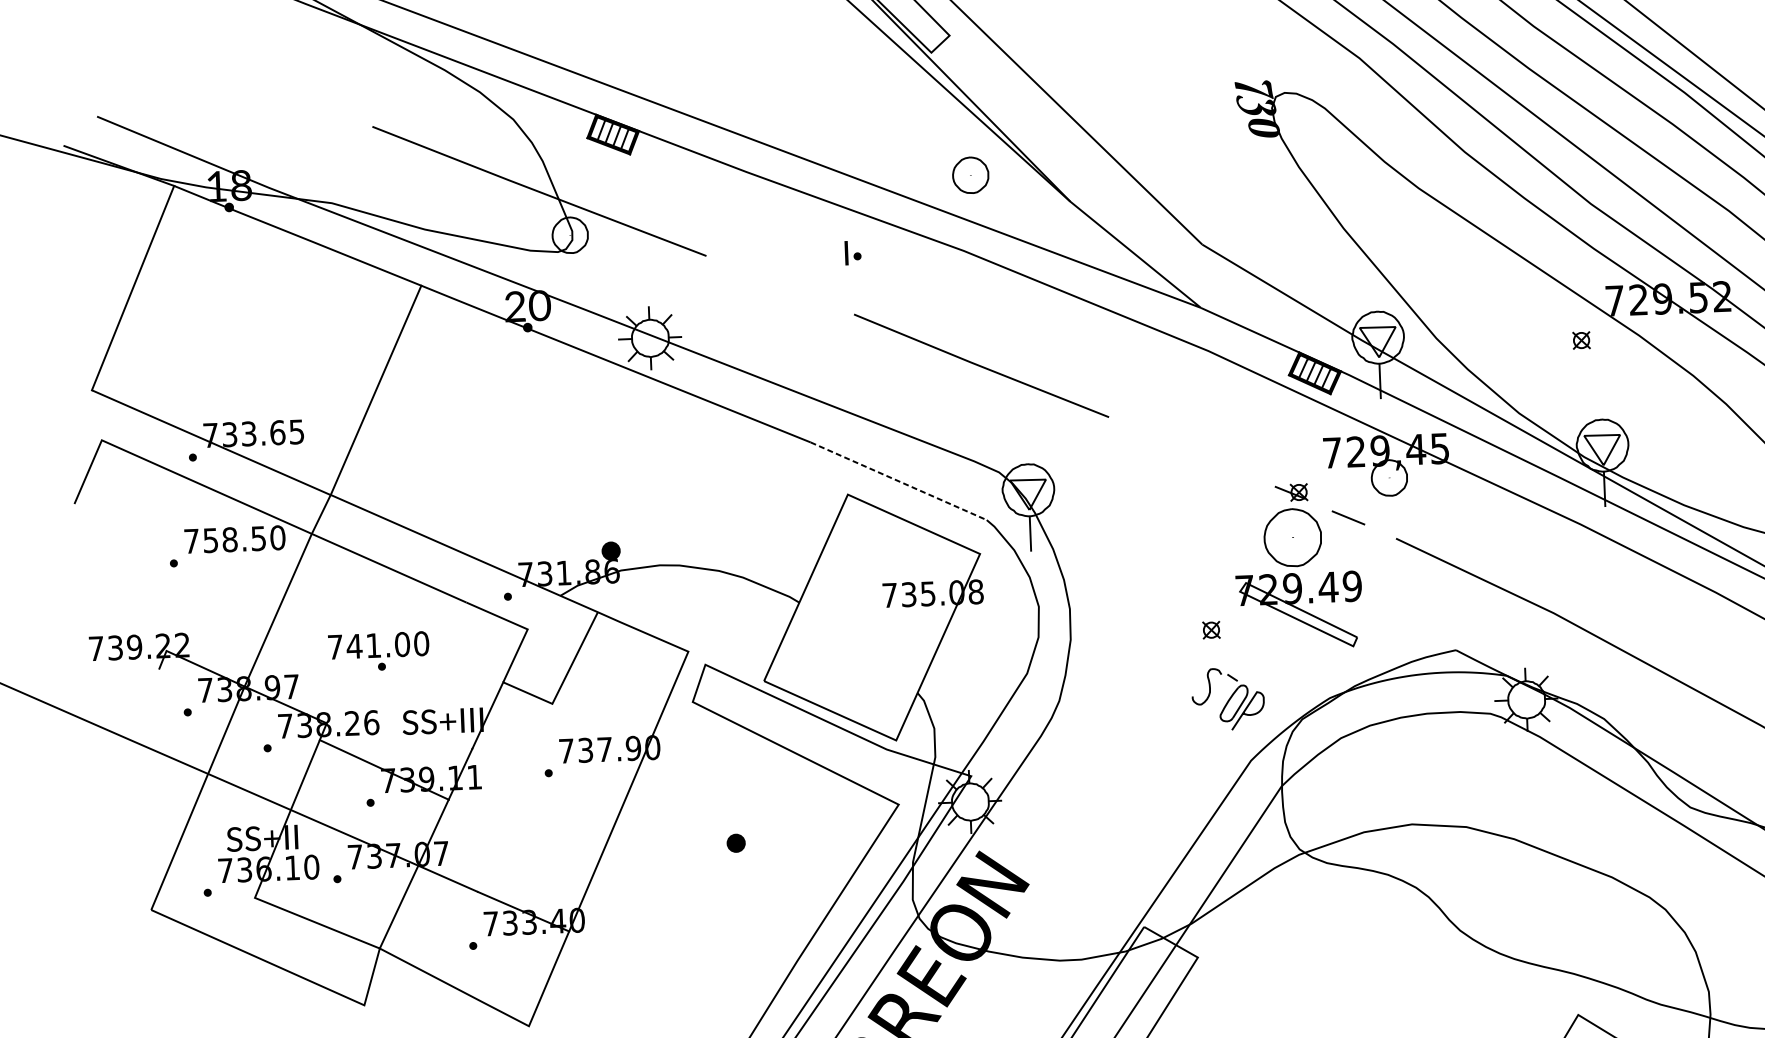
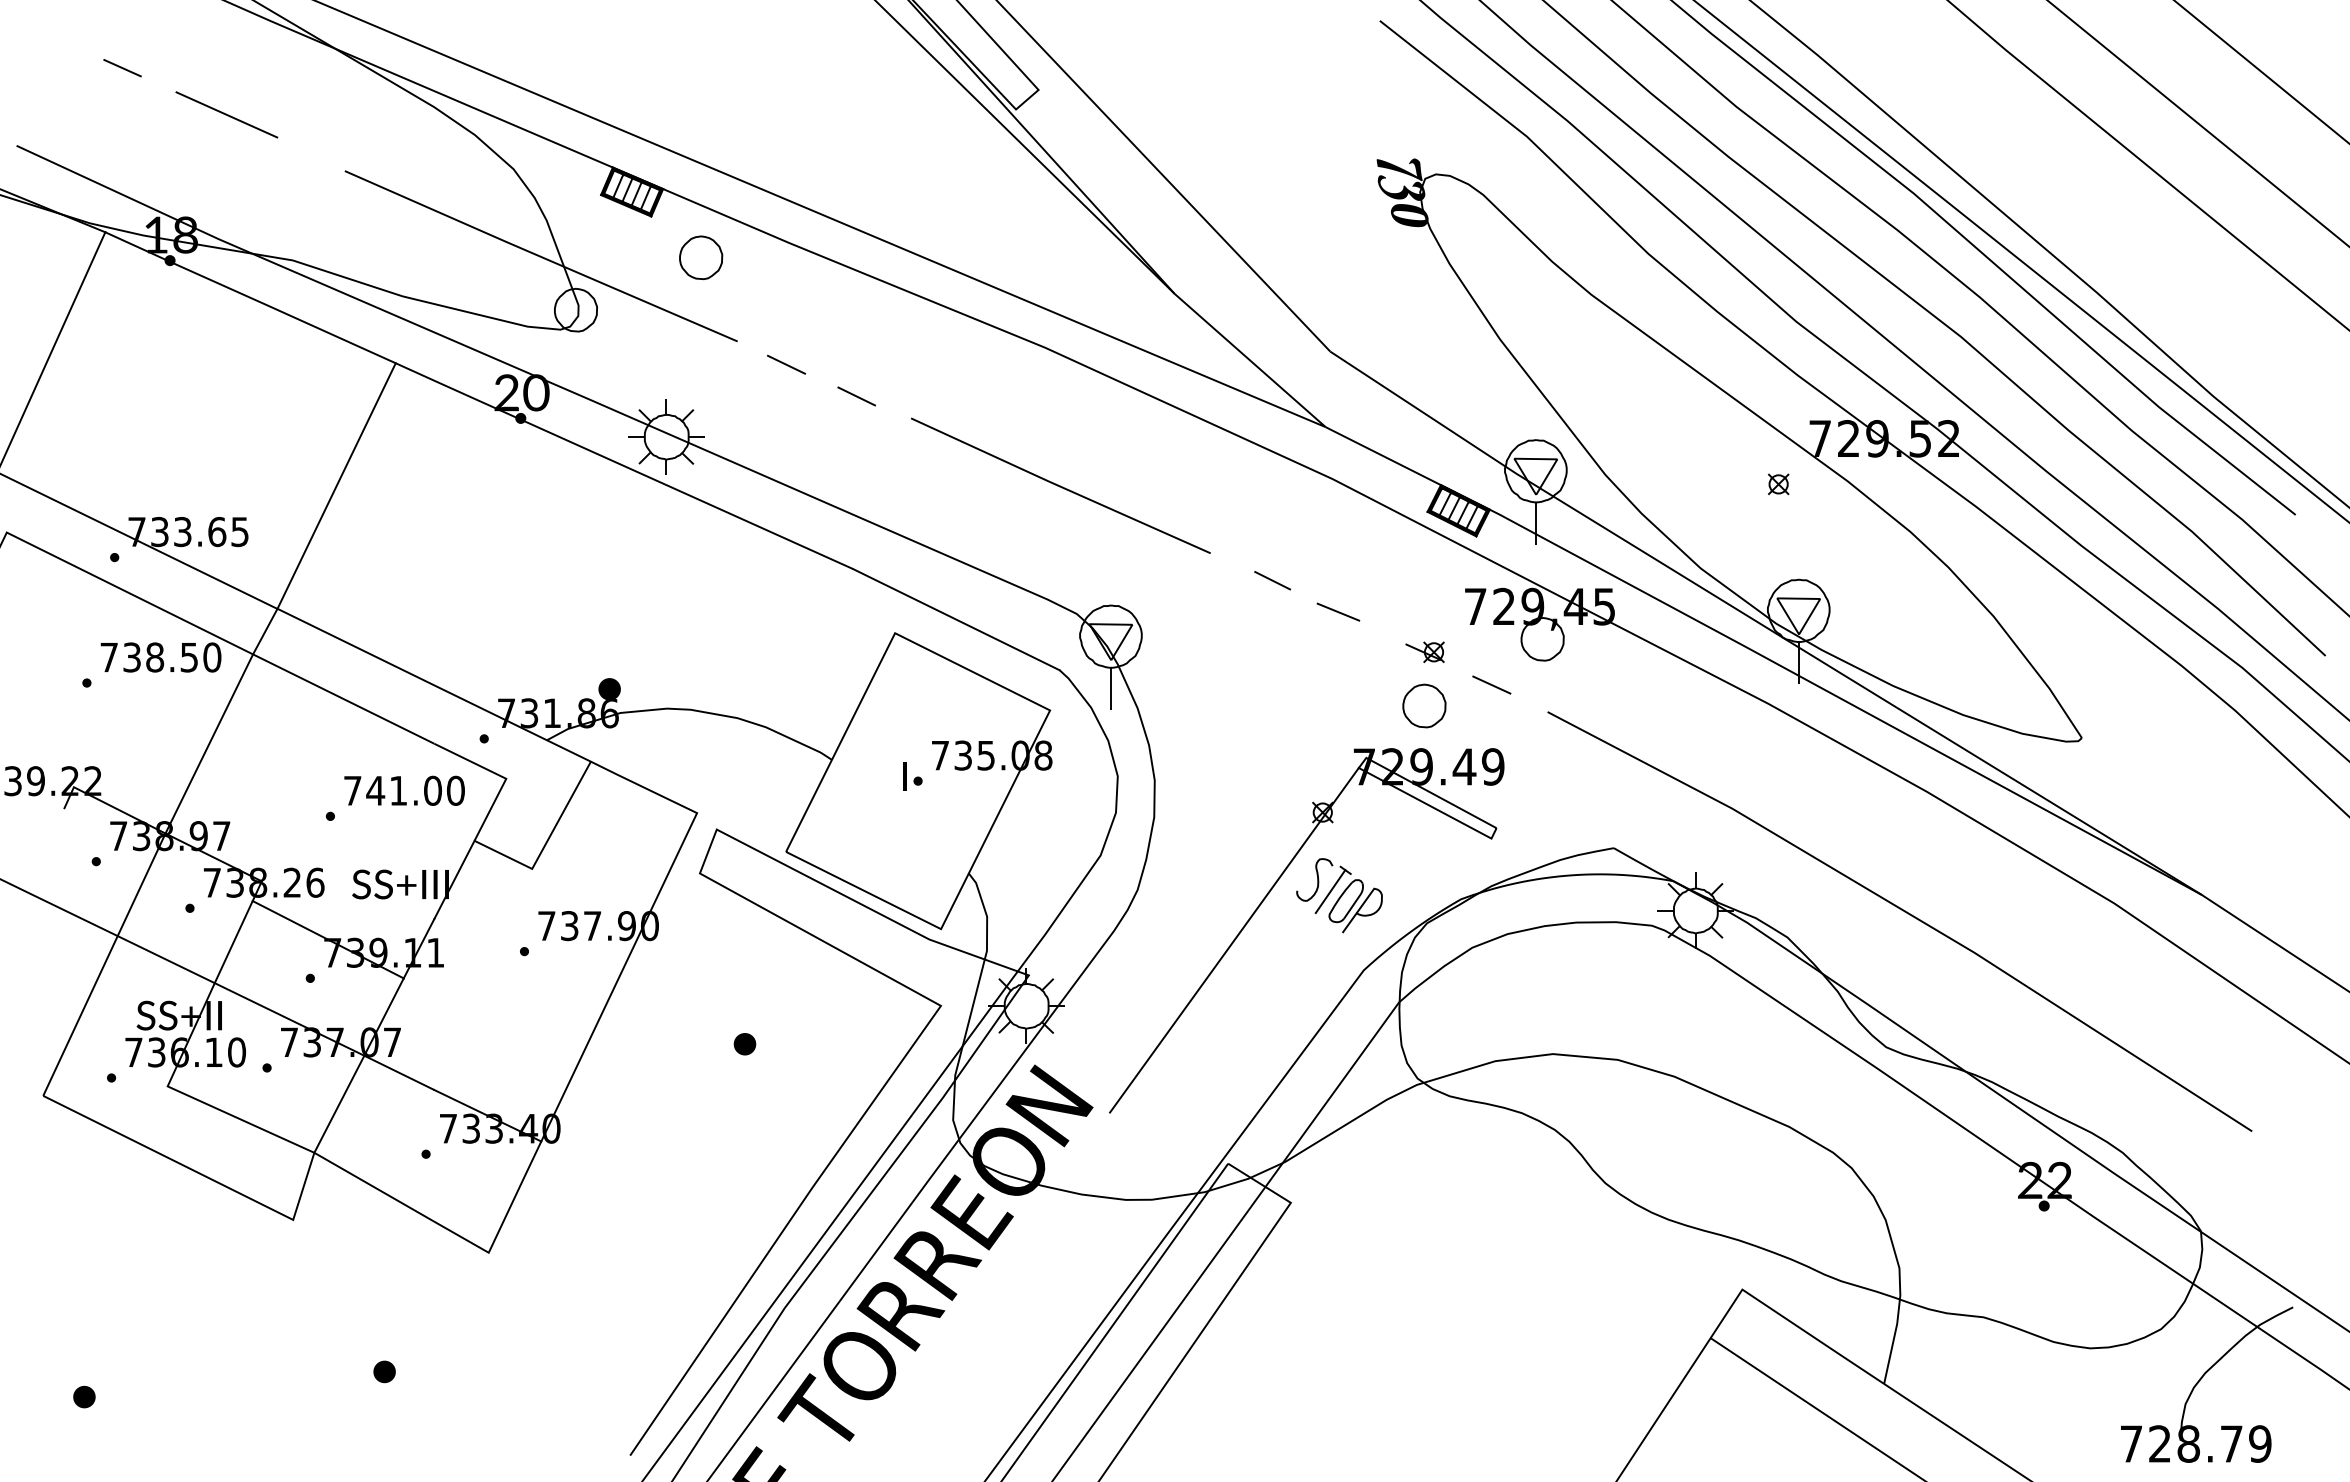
line: (183, 48) -> (122, 68), added
line: (271, 83) -> (226, 114), added
part: (971, 175) -> (701, 257), moved
part: (852, 252) -> (912, 776), moved
line: (747, 273) -> (785, 364), added
line: (807, 298) -> (856, 396), added
line: (1161, 437) -> (1272, 580), added
line: (1217, 461) -> (1338, 611), added
line: (898, 481) -> (956, 619), dashed -> solid
part: (1292, 537) -> (1424, 705), size x0.62
text: (211, 539) -> (132, 656), 758.50 -> 738.50
text: (378, 645) -> (404, 790), moved
line: (1220, 695) -> (1330, 891), added
line: (1141, 739) -> (1234, 939), added

